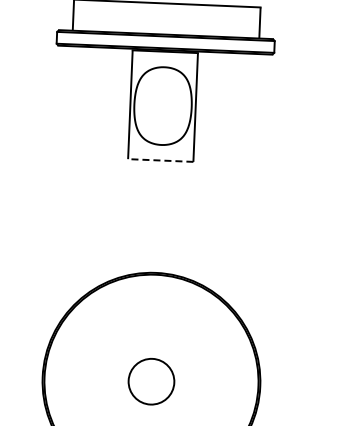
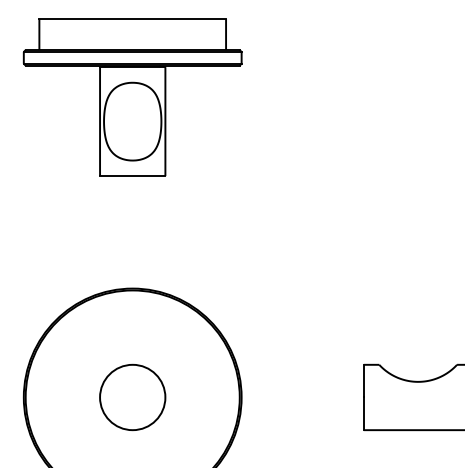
line: (160, 160) -> (132, 176), dashed -> solid
circle: (151, 381) -> (132, 397), size x1.43

